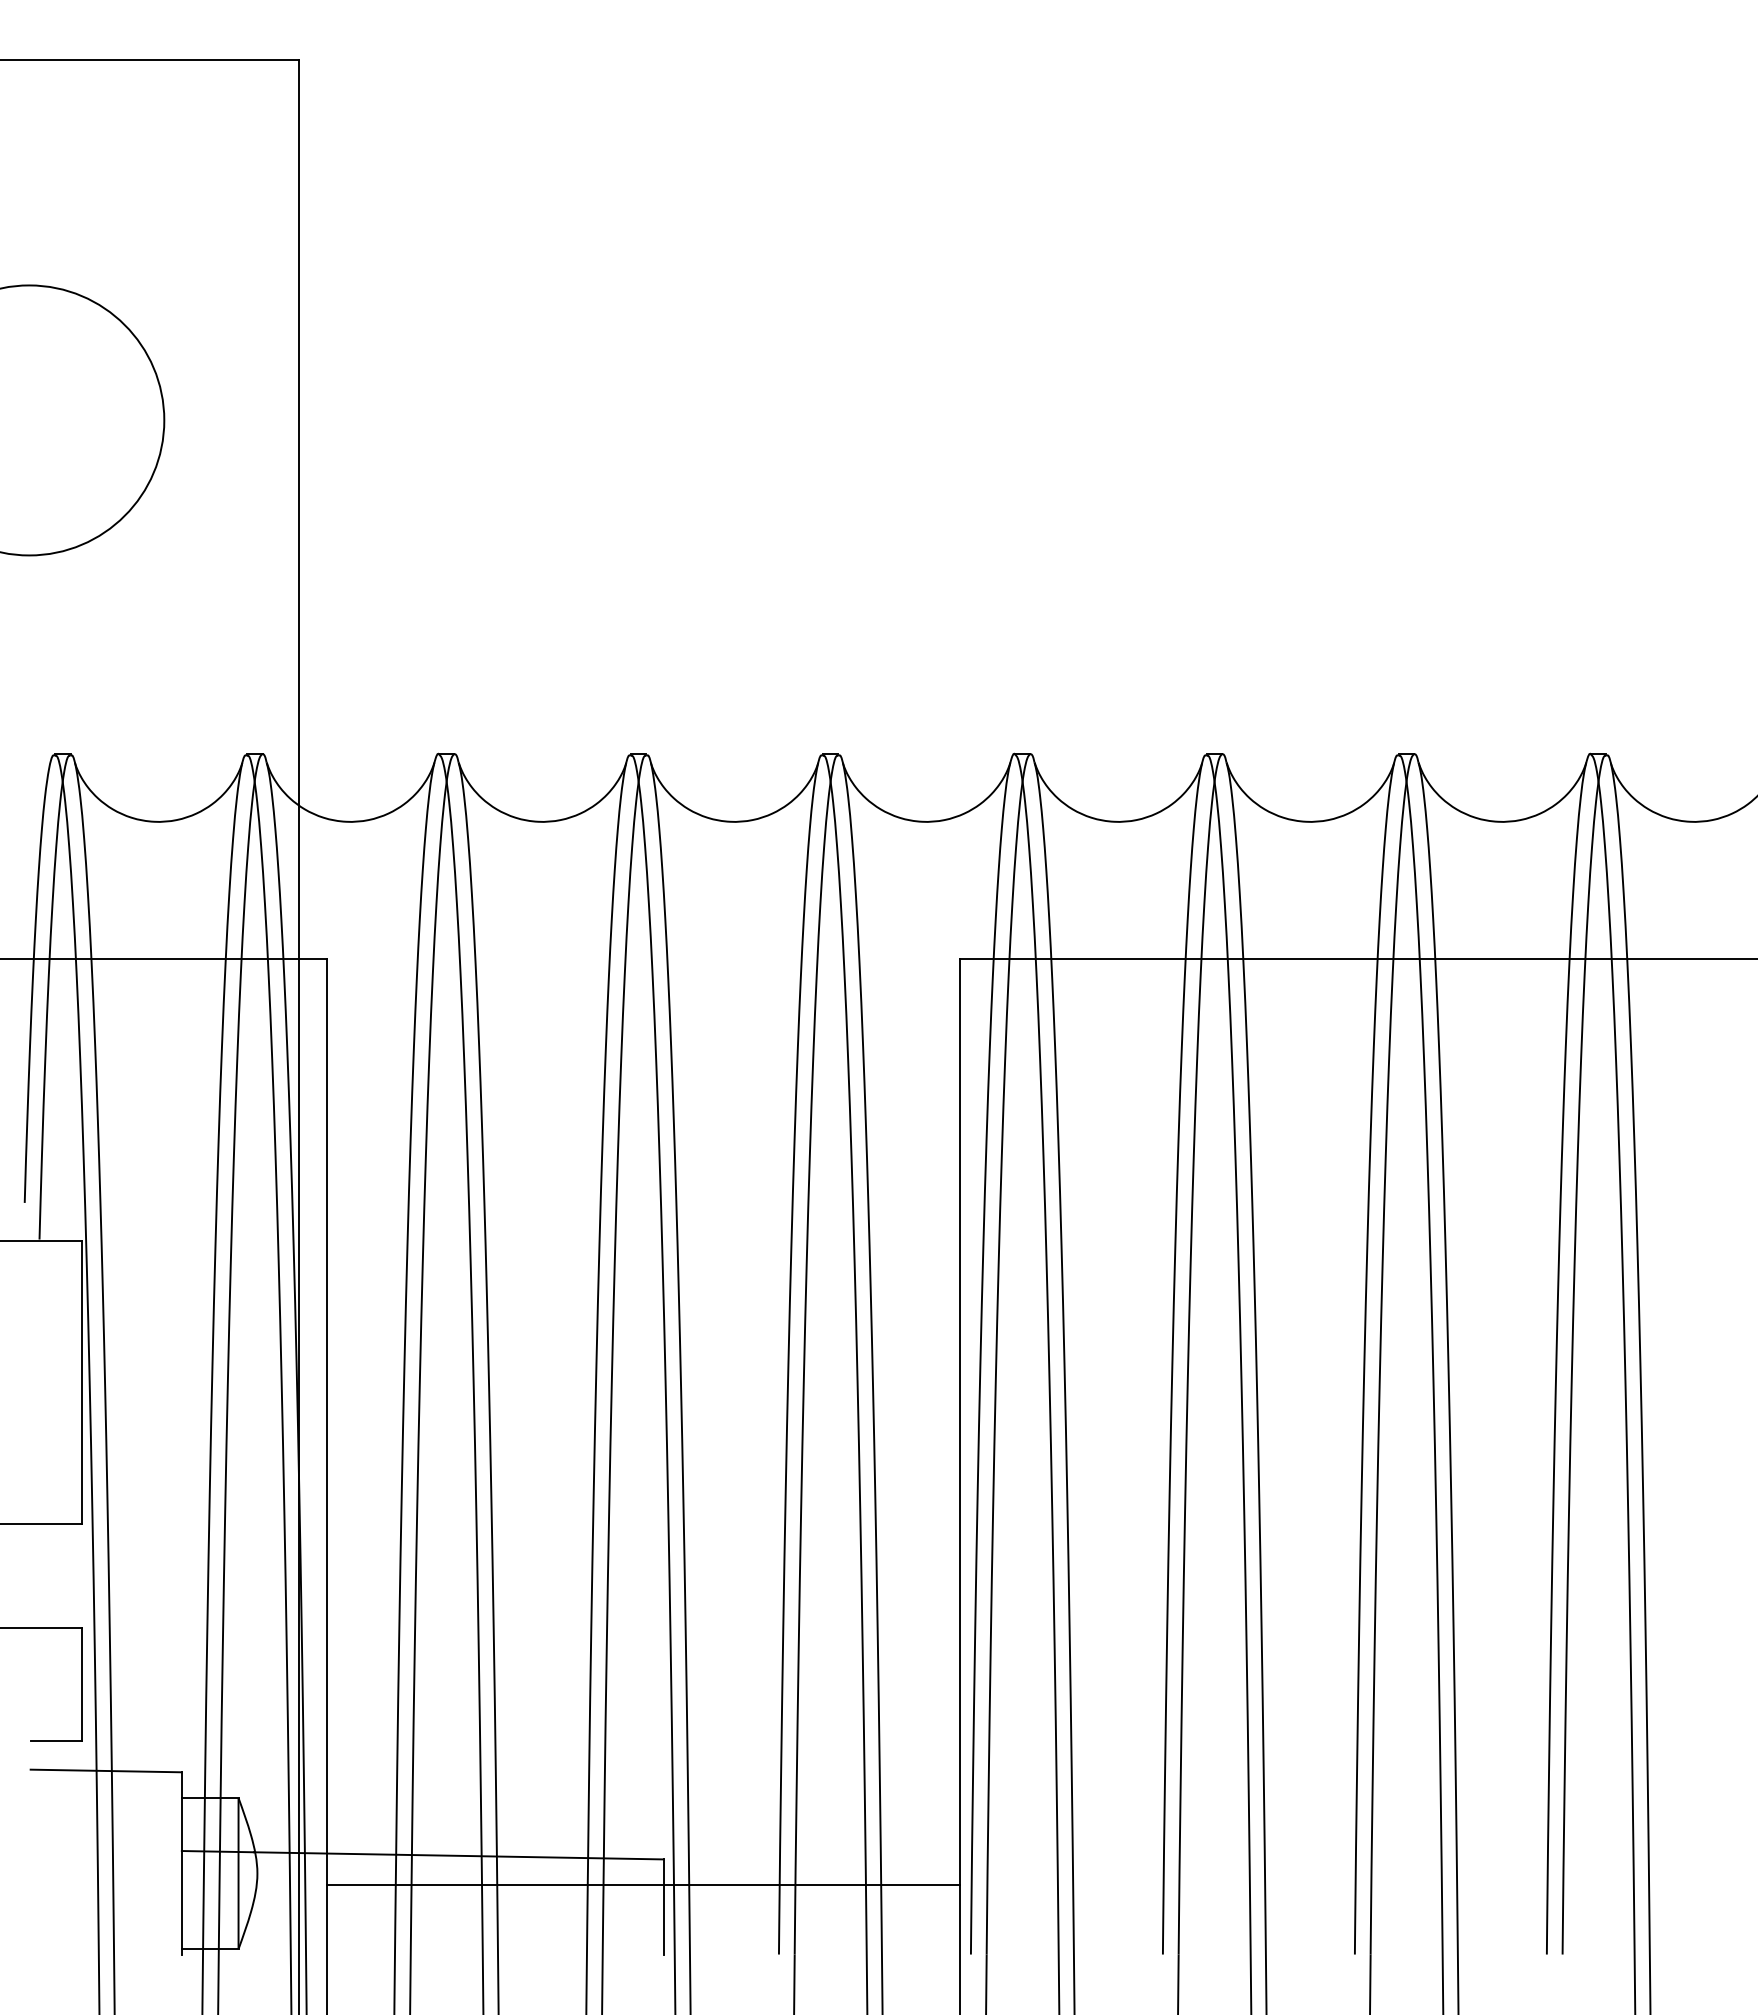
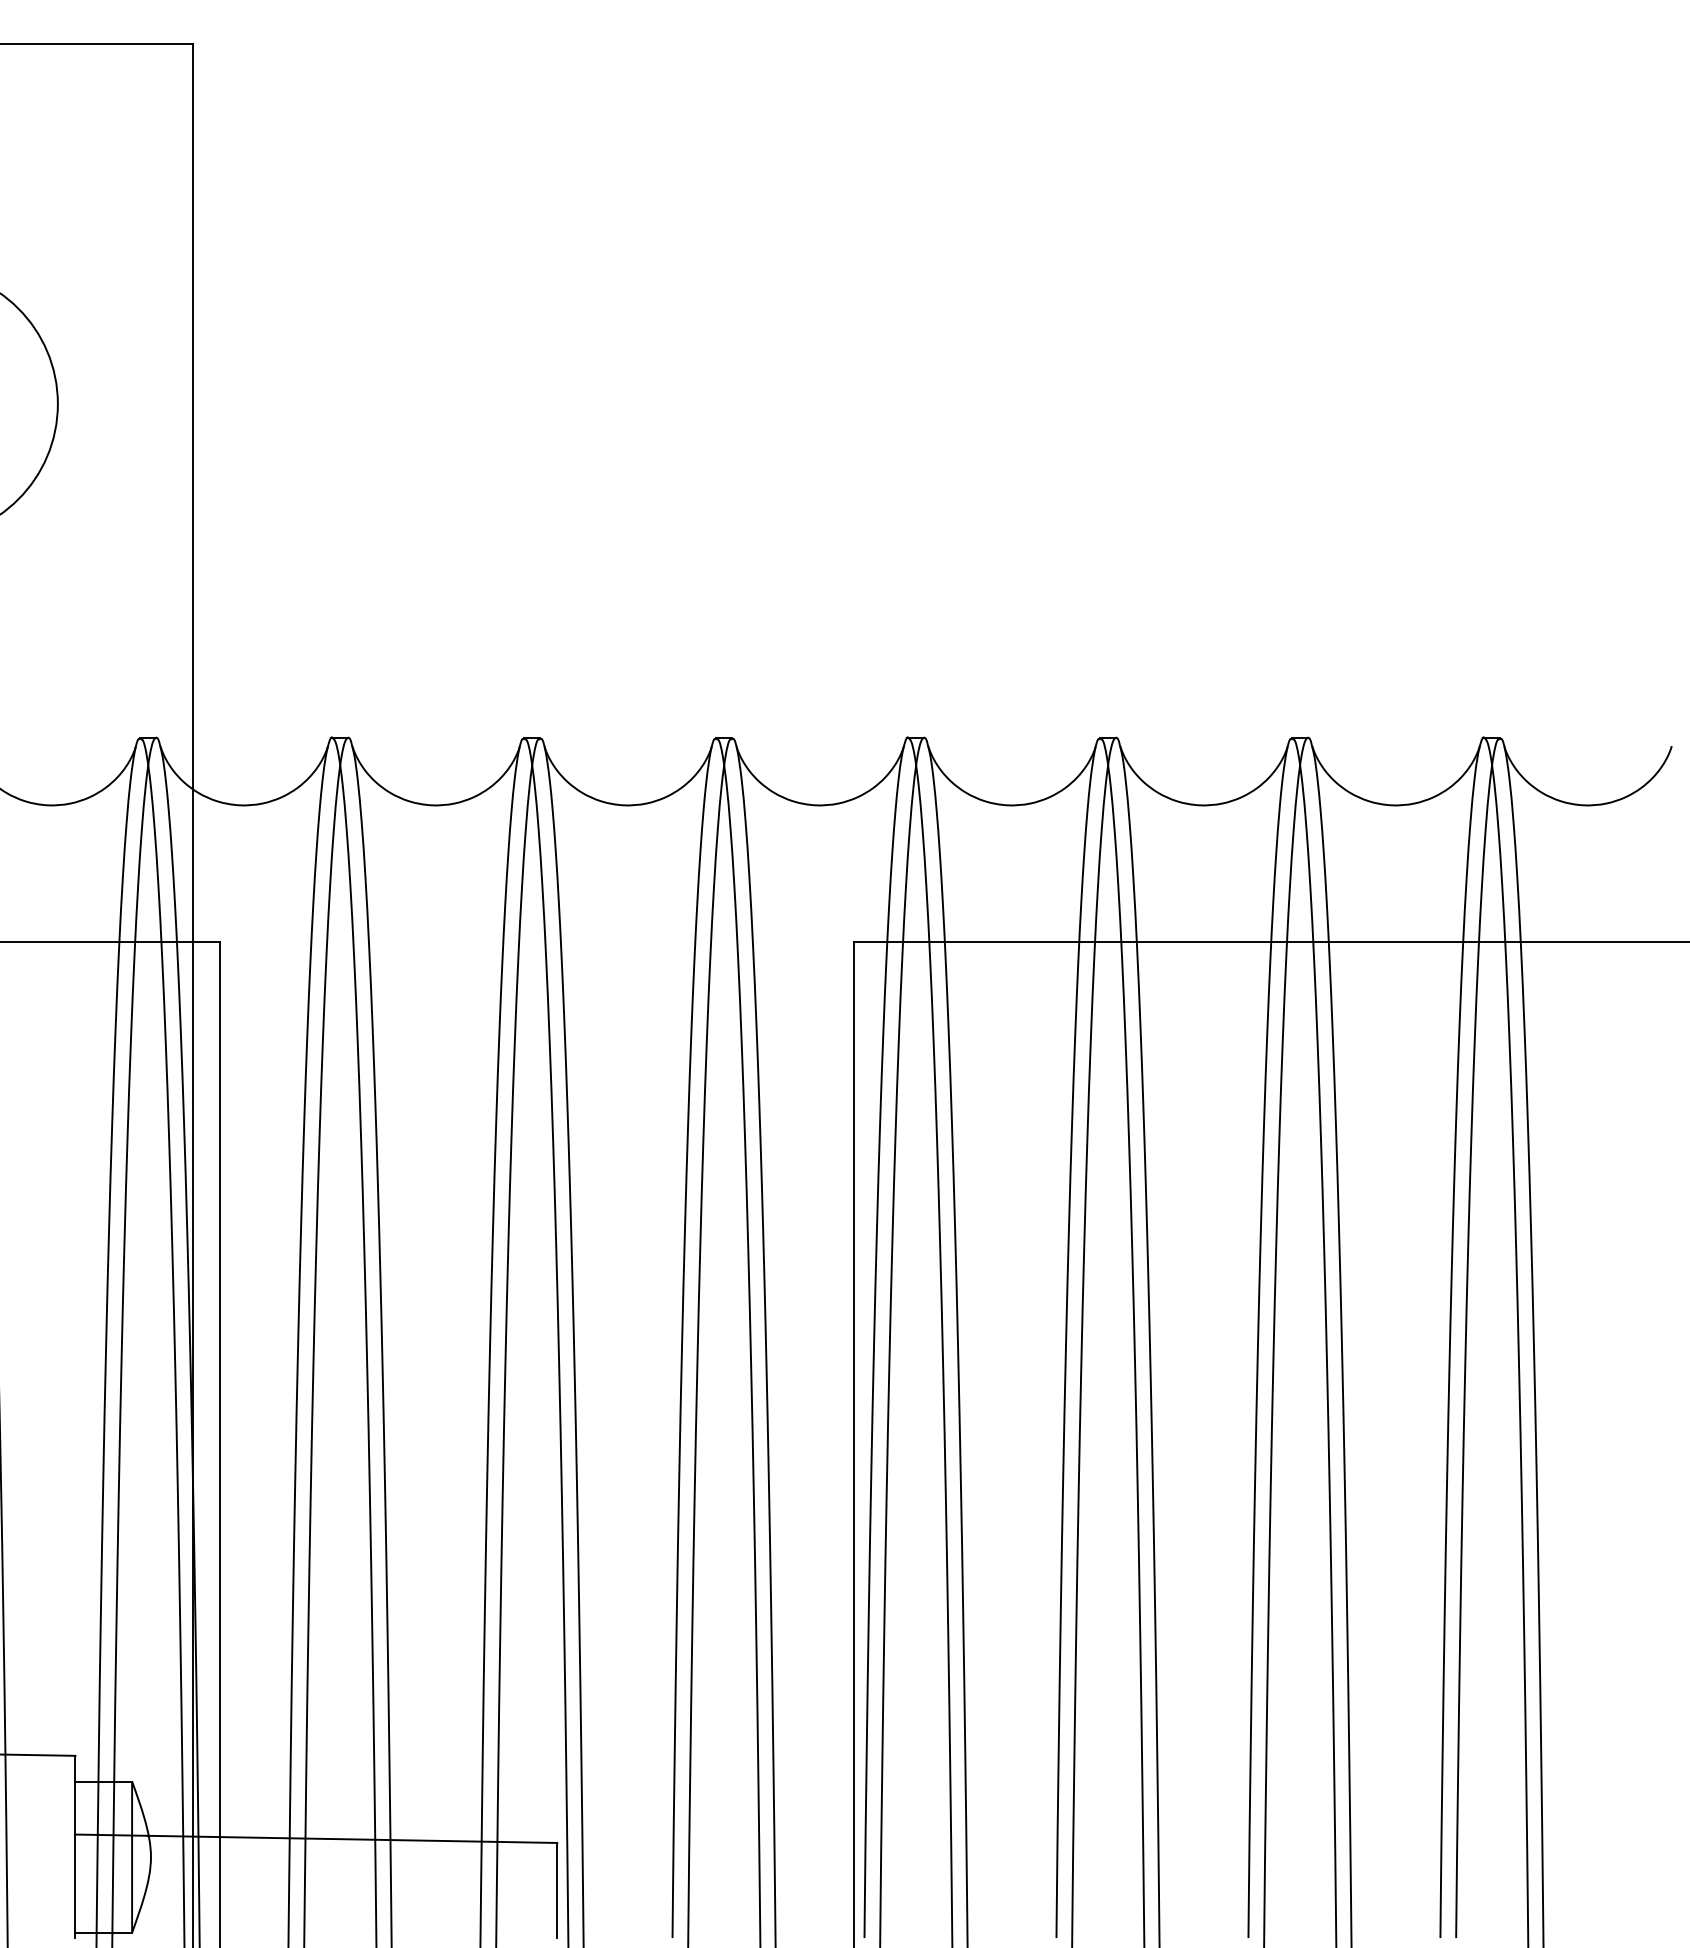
line: (643, 1884) -> (537, 1868), removed

